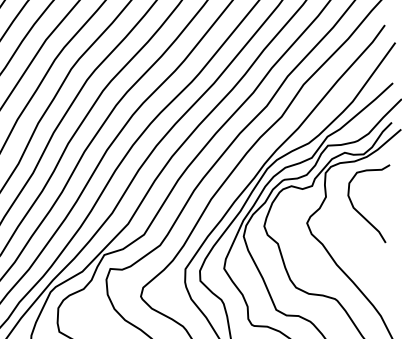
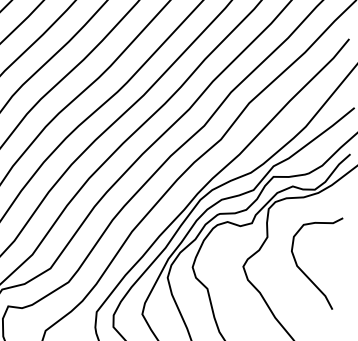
curve: (361, 213) -> (306, 273), moved

